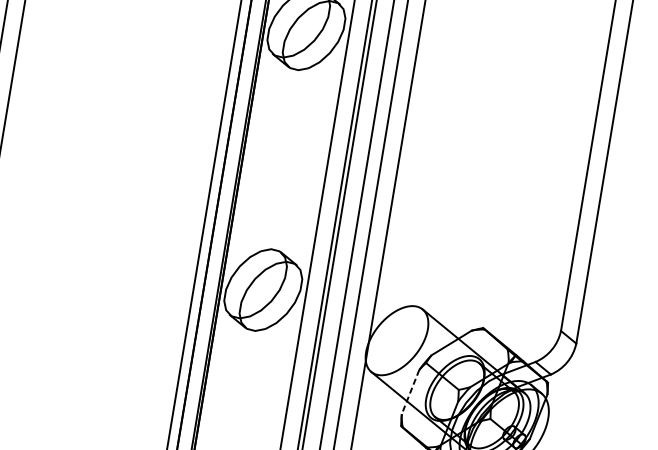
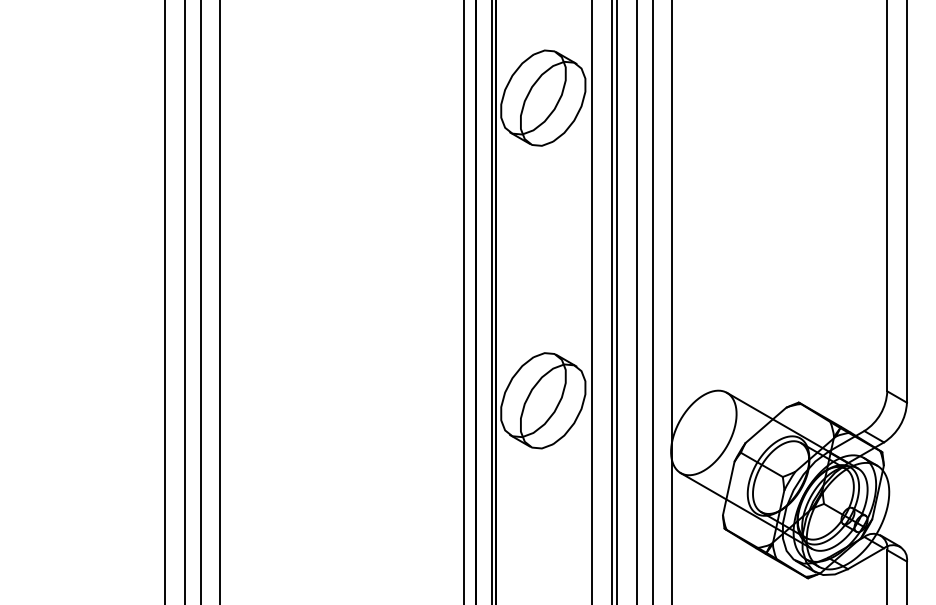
line: (410, 392) -> (728, 488), dashed -> solid

